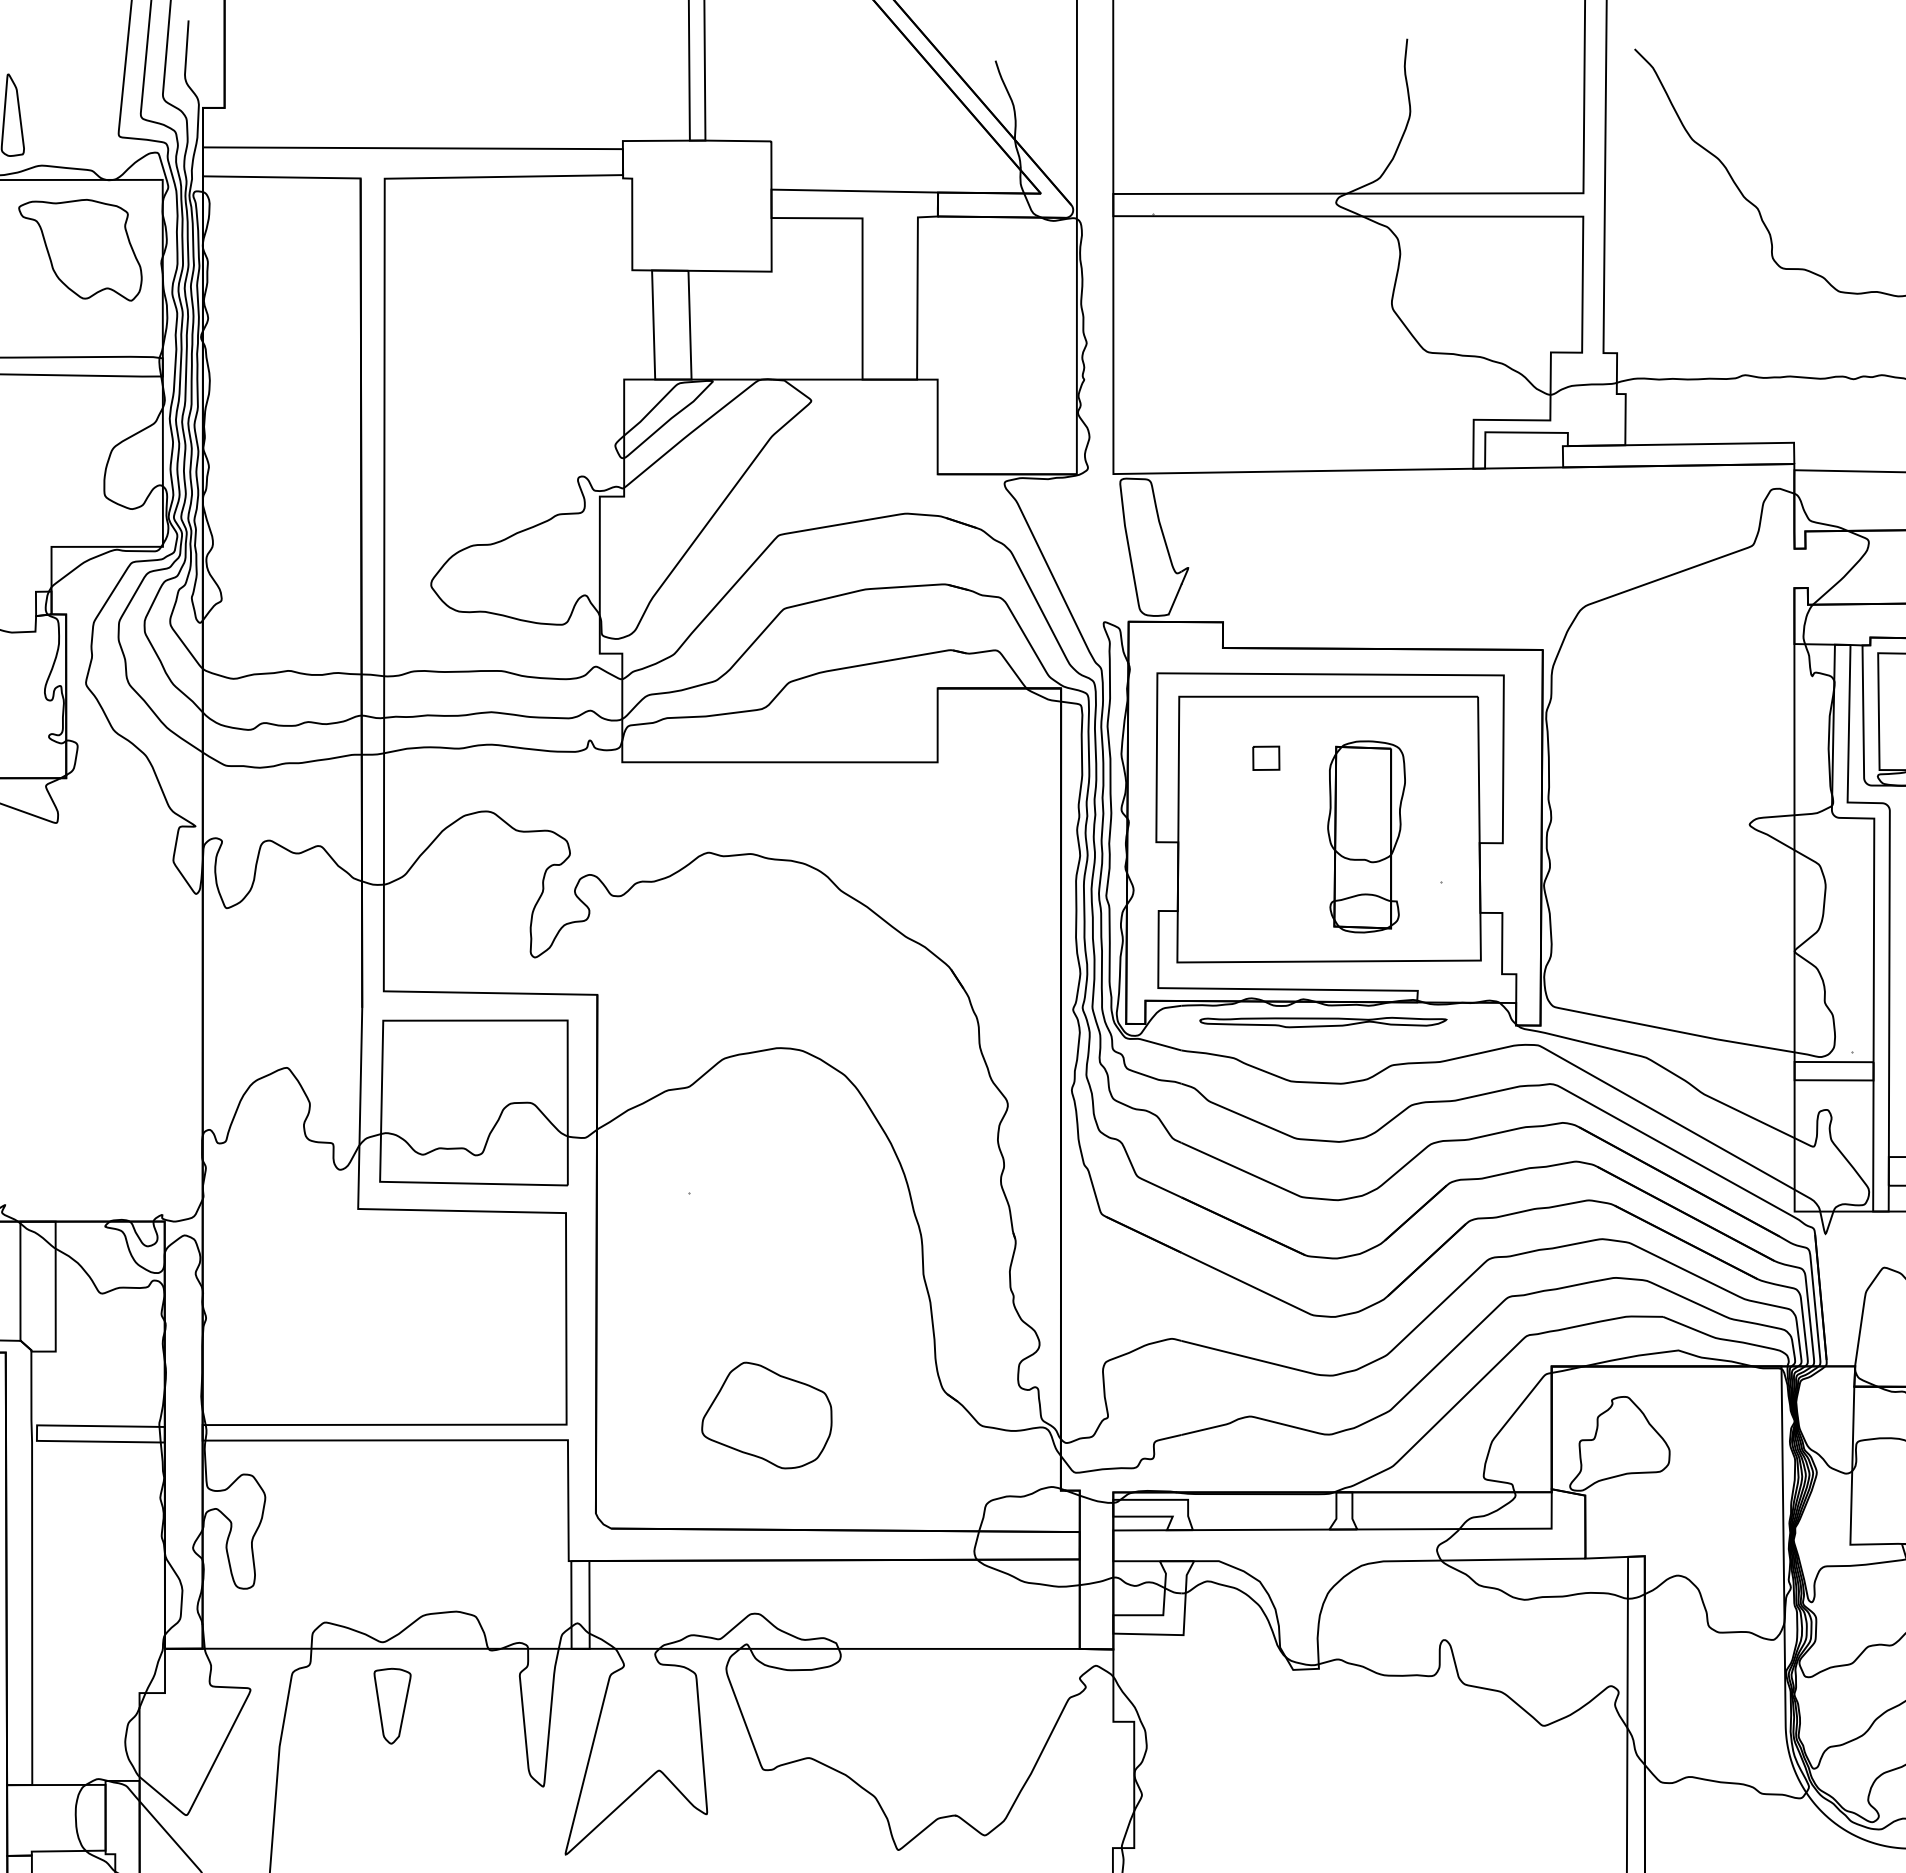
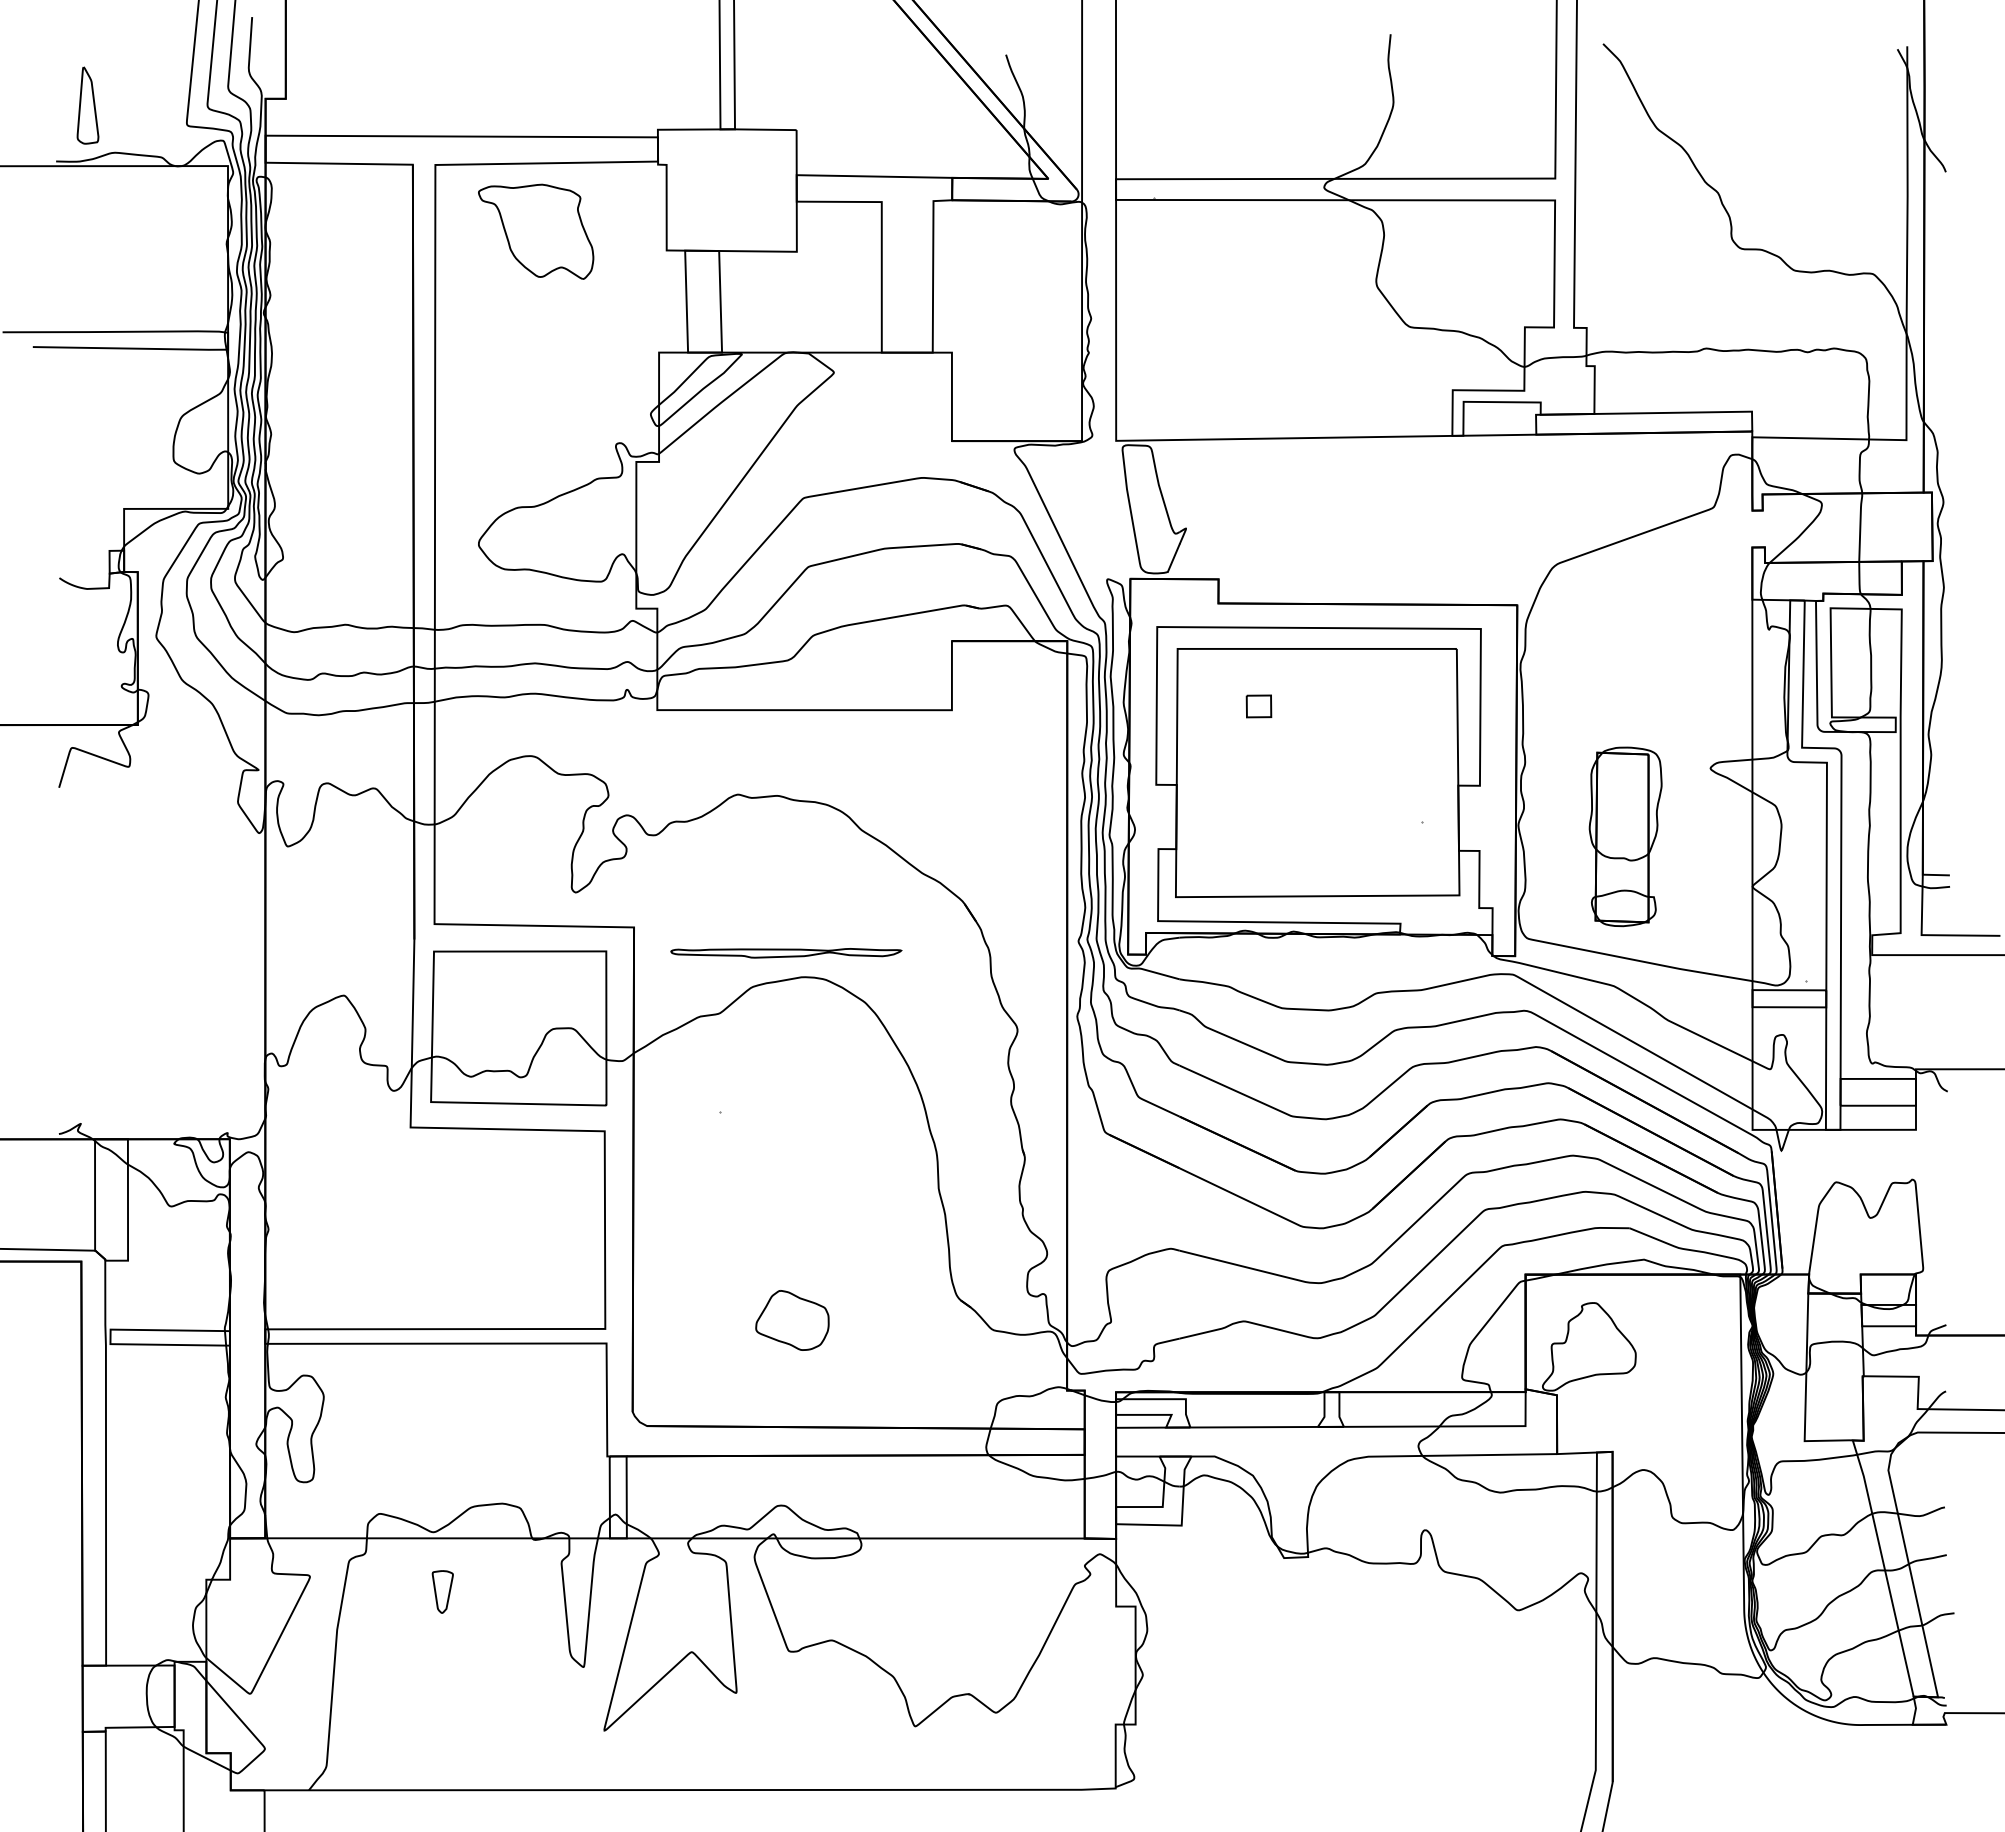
part: (80, 249) -> (536, 231), moved
part: (1366, 836) -> (1625, 836), moved
part: (1323, 1022) -> (786, 953), moved
part: (766, 1415) -> (792, 1320), size x0.6
part: (392, 1705) -> (442, 1591), size x0.6

